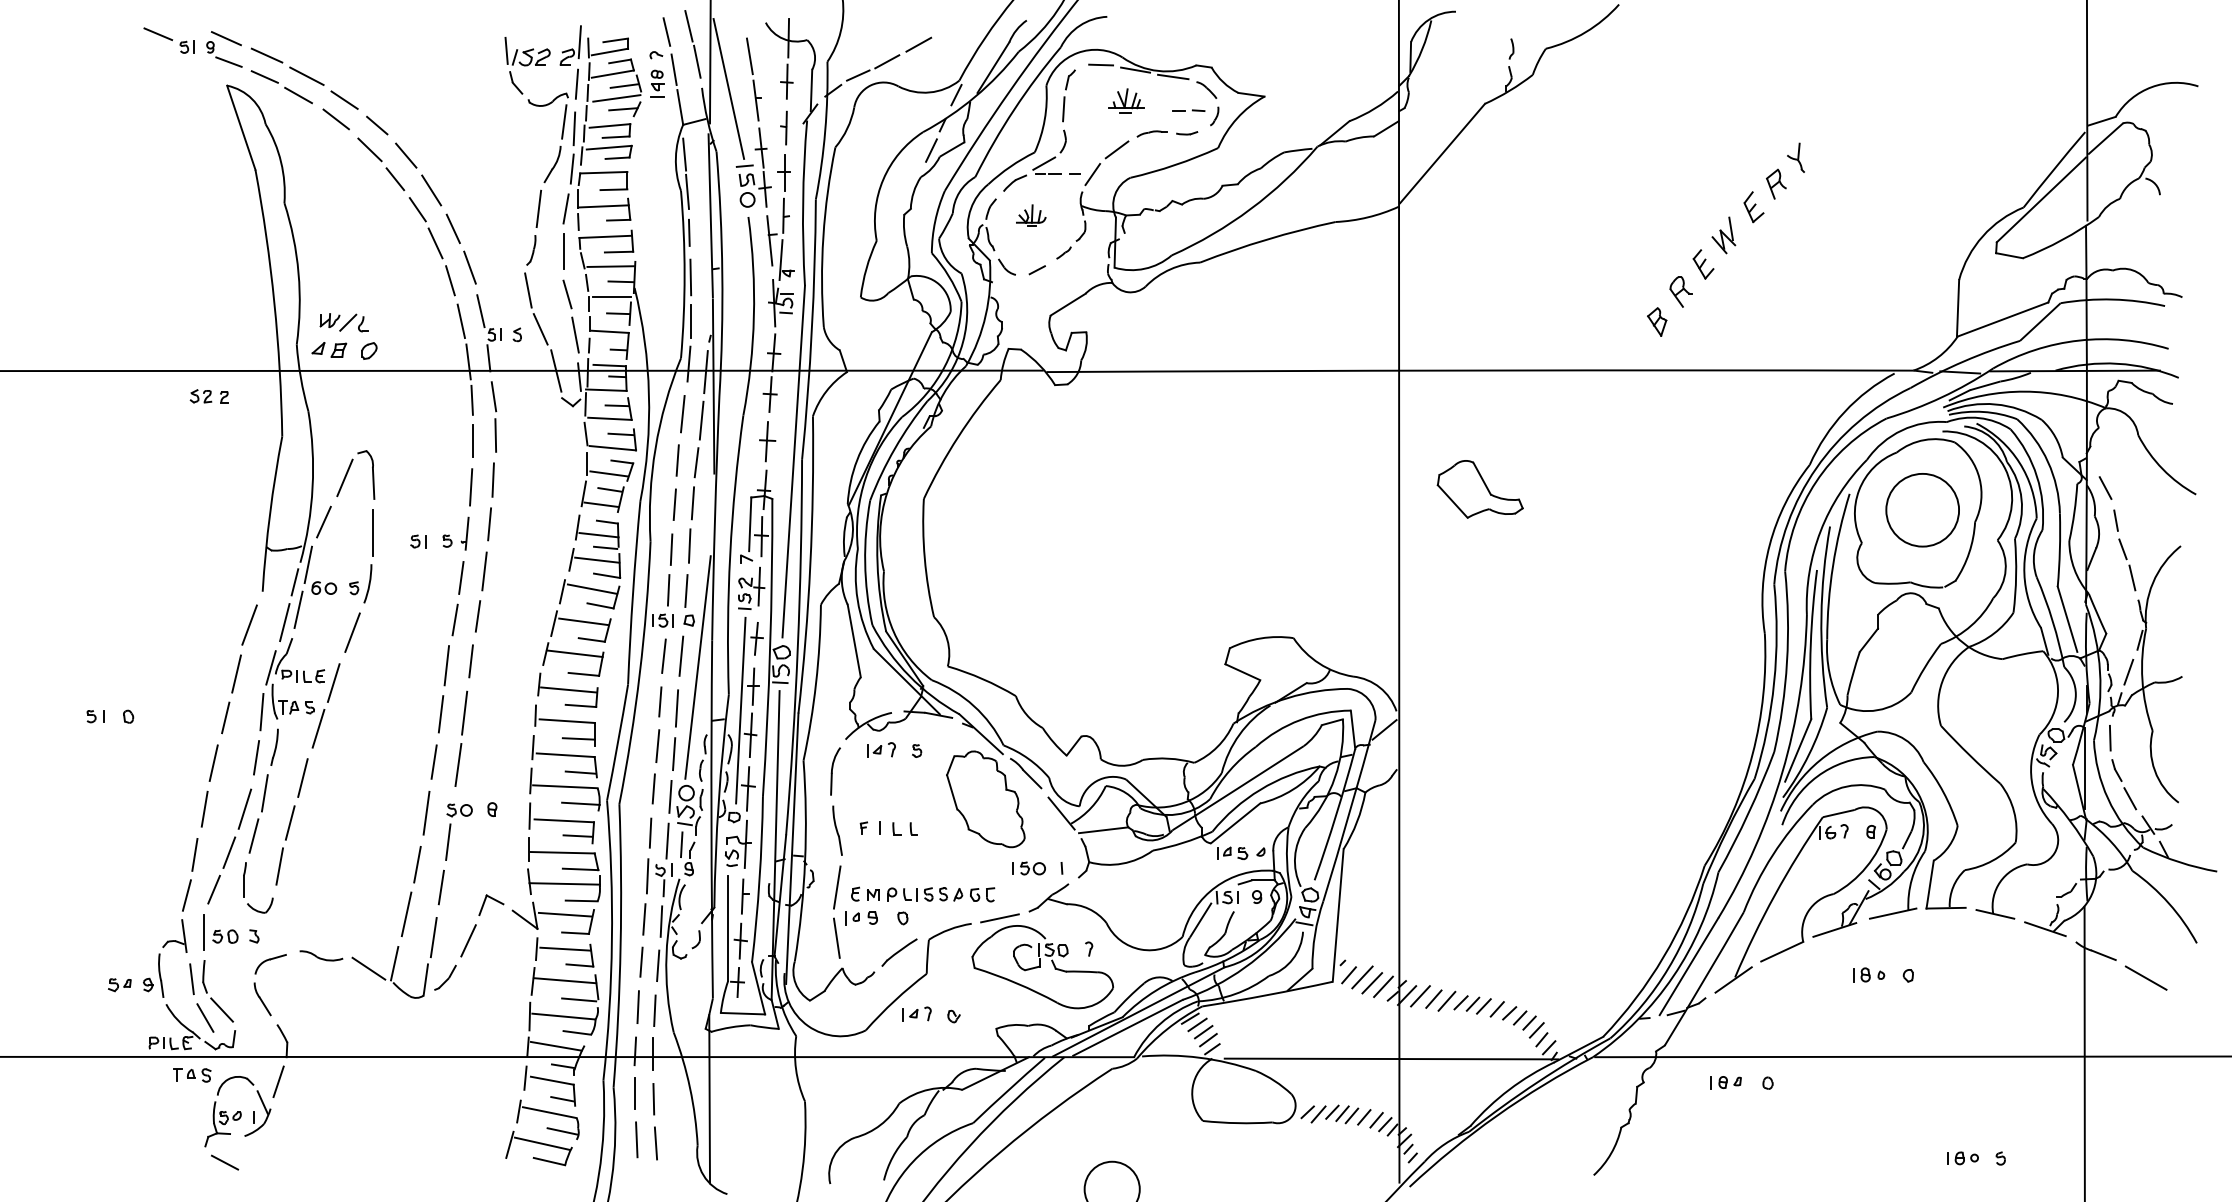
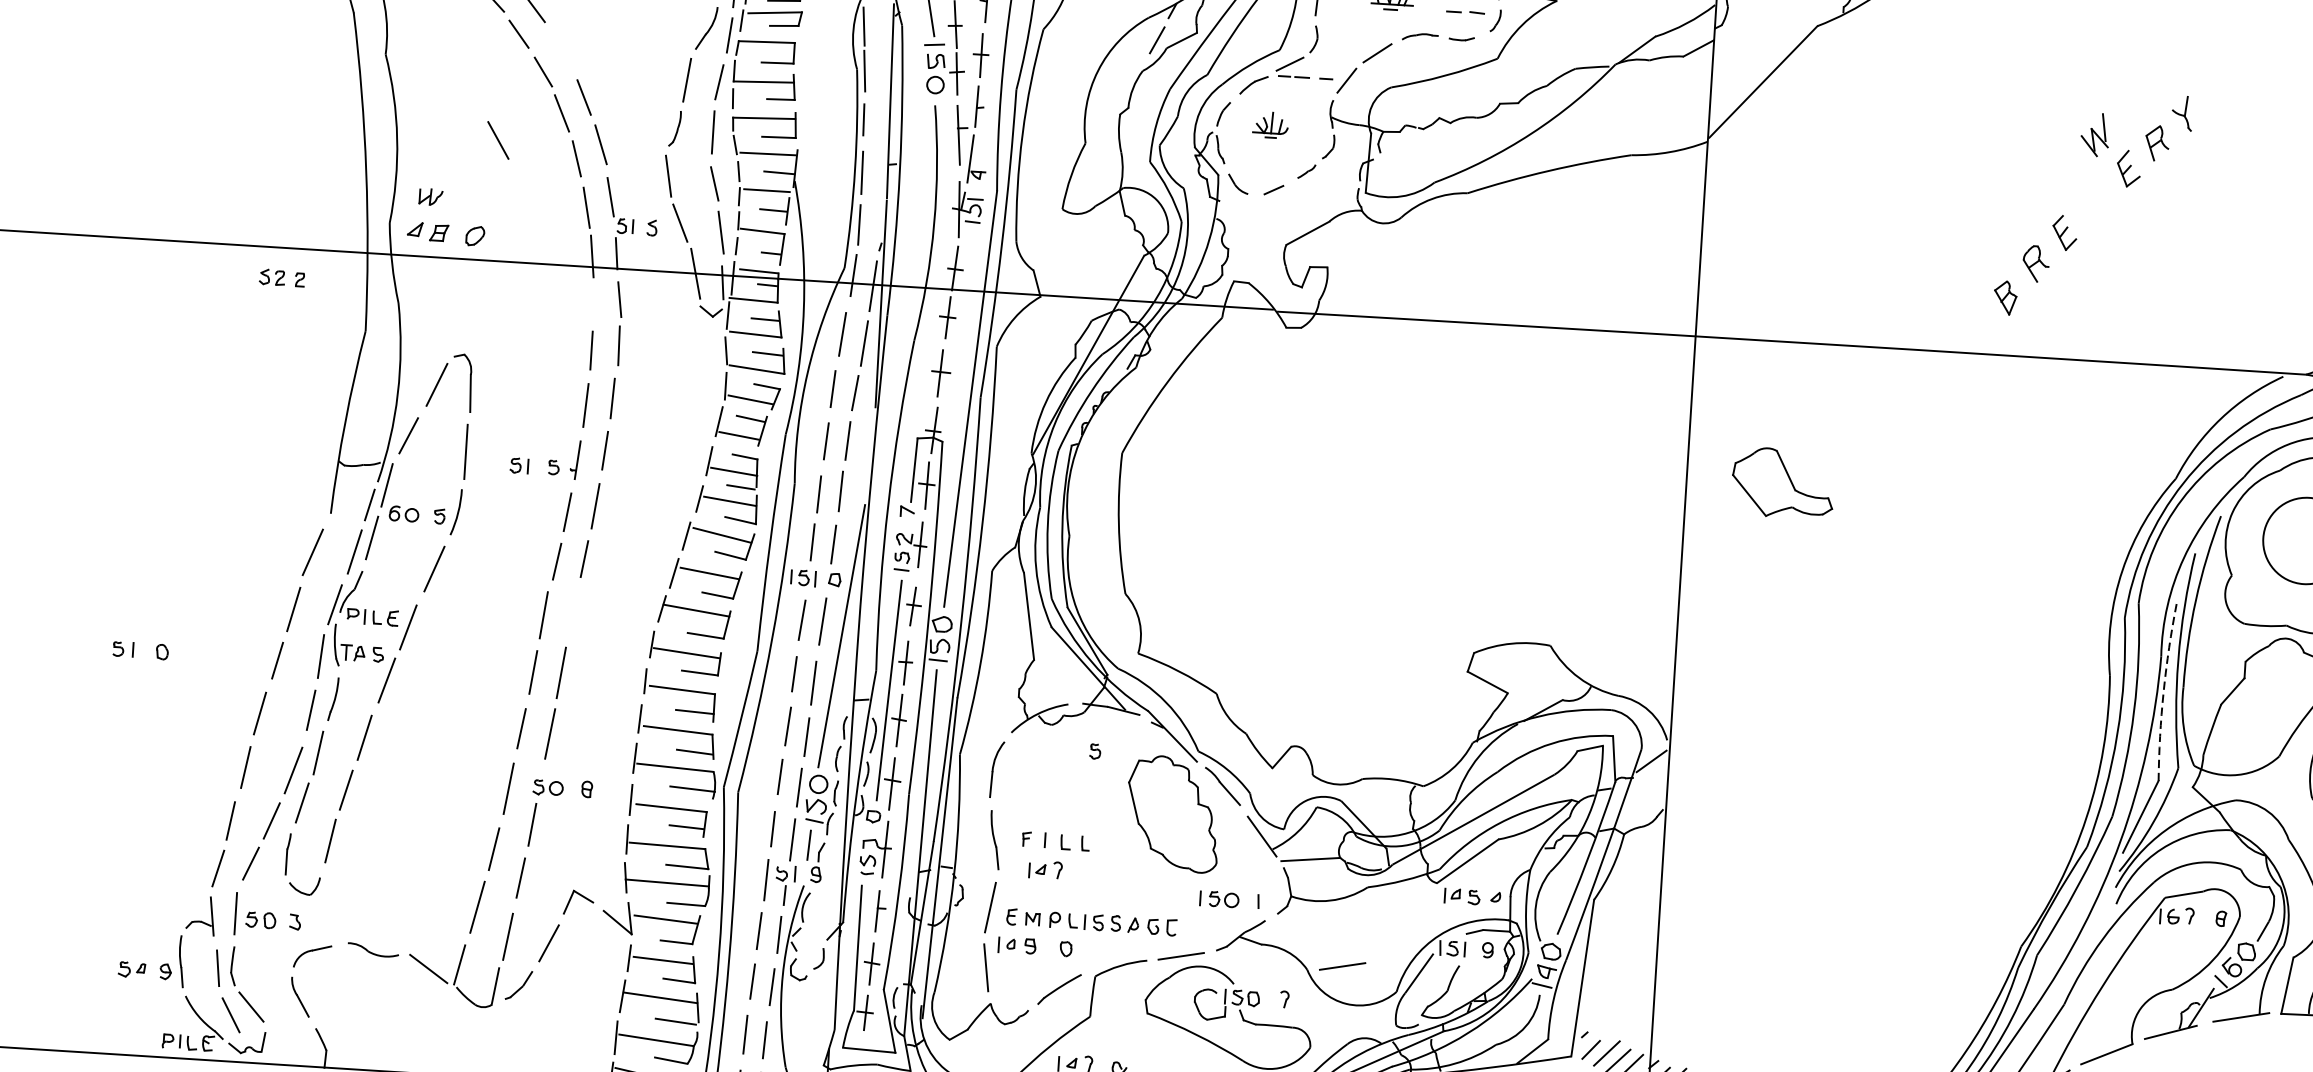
line: (431, 190) -> (498, 140), moved
part: (1723, 235) -> (2094, 134), moved
part: (353, 322) -> (458, 201), removed
line: (471, 399) -> (592, 301), removed
arc: (1810, 644) -> (2163, 691), solid -> dashed
line: (470, 661) -> (572, 612), removed
part: (881, 749) -> (1045, 869), moved
line: (1135, 918) -> (1342, 966), added

